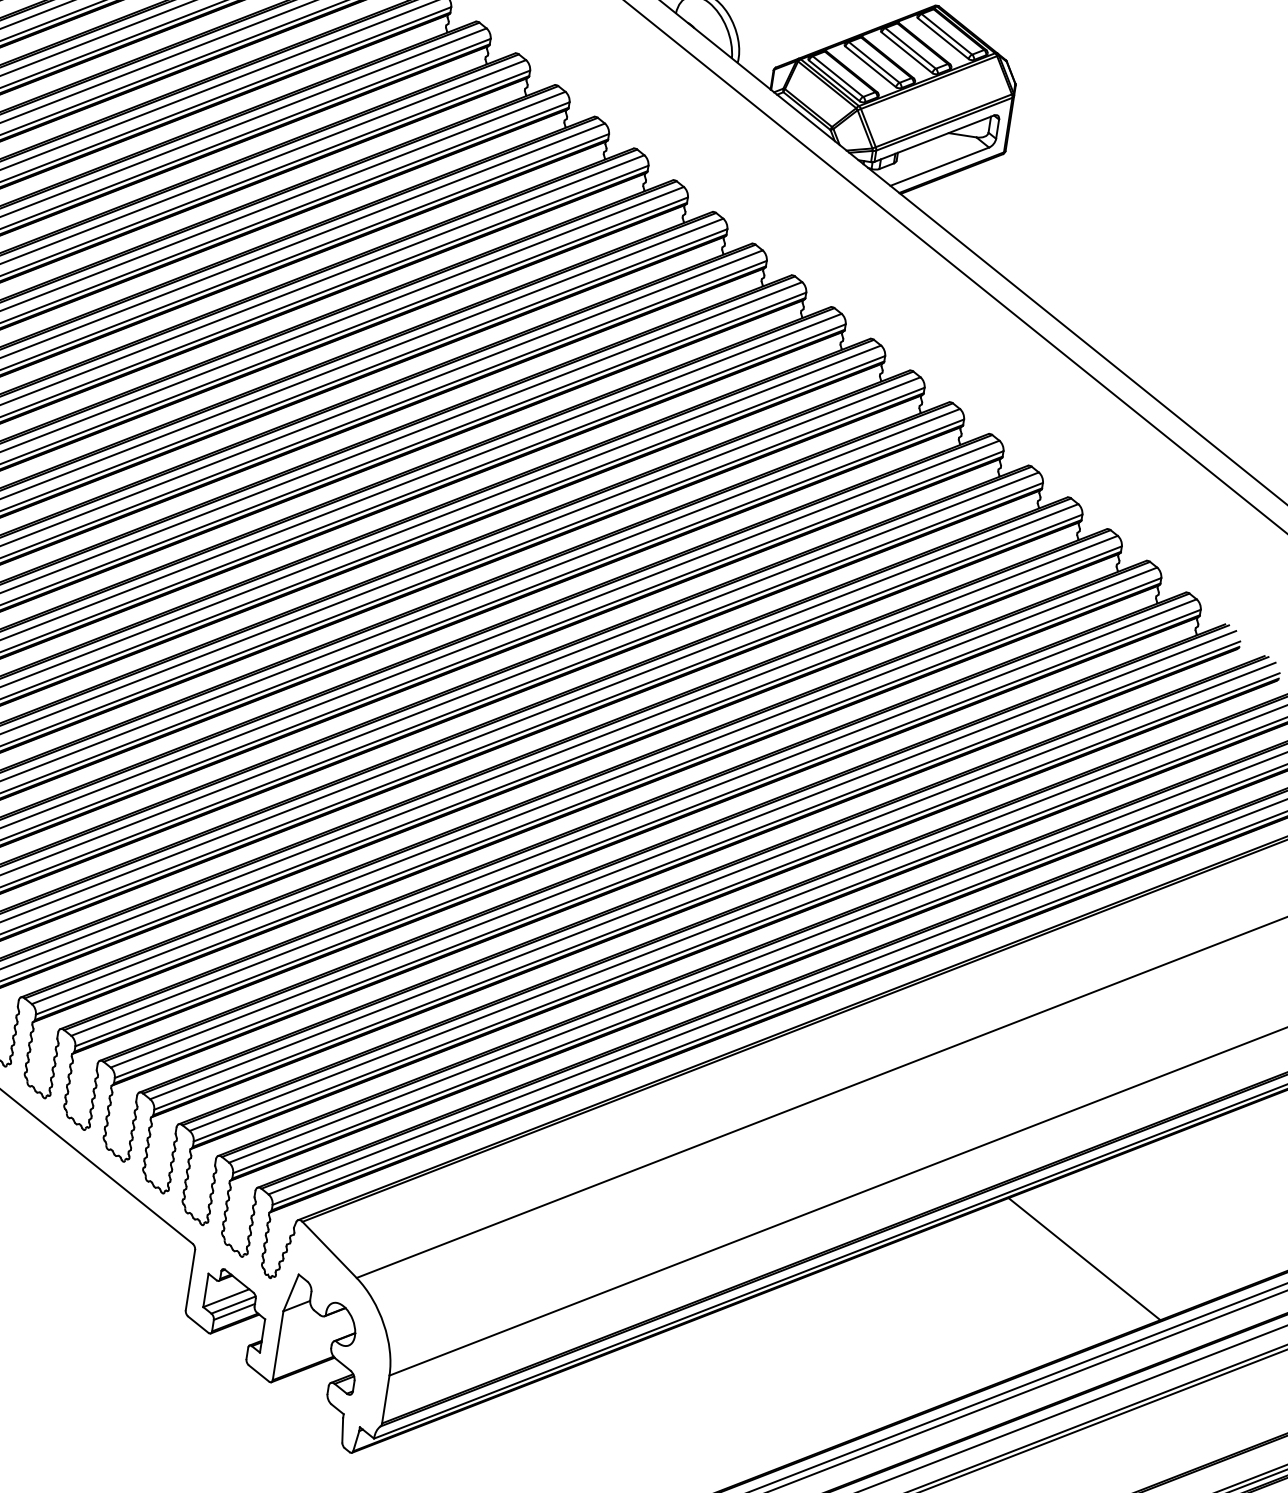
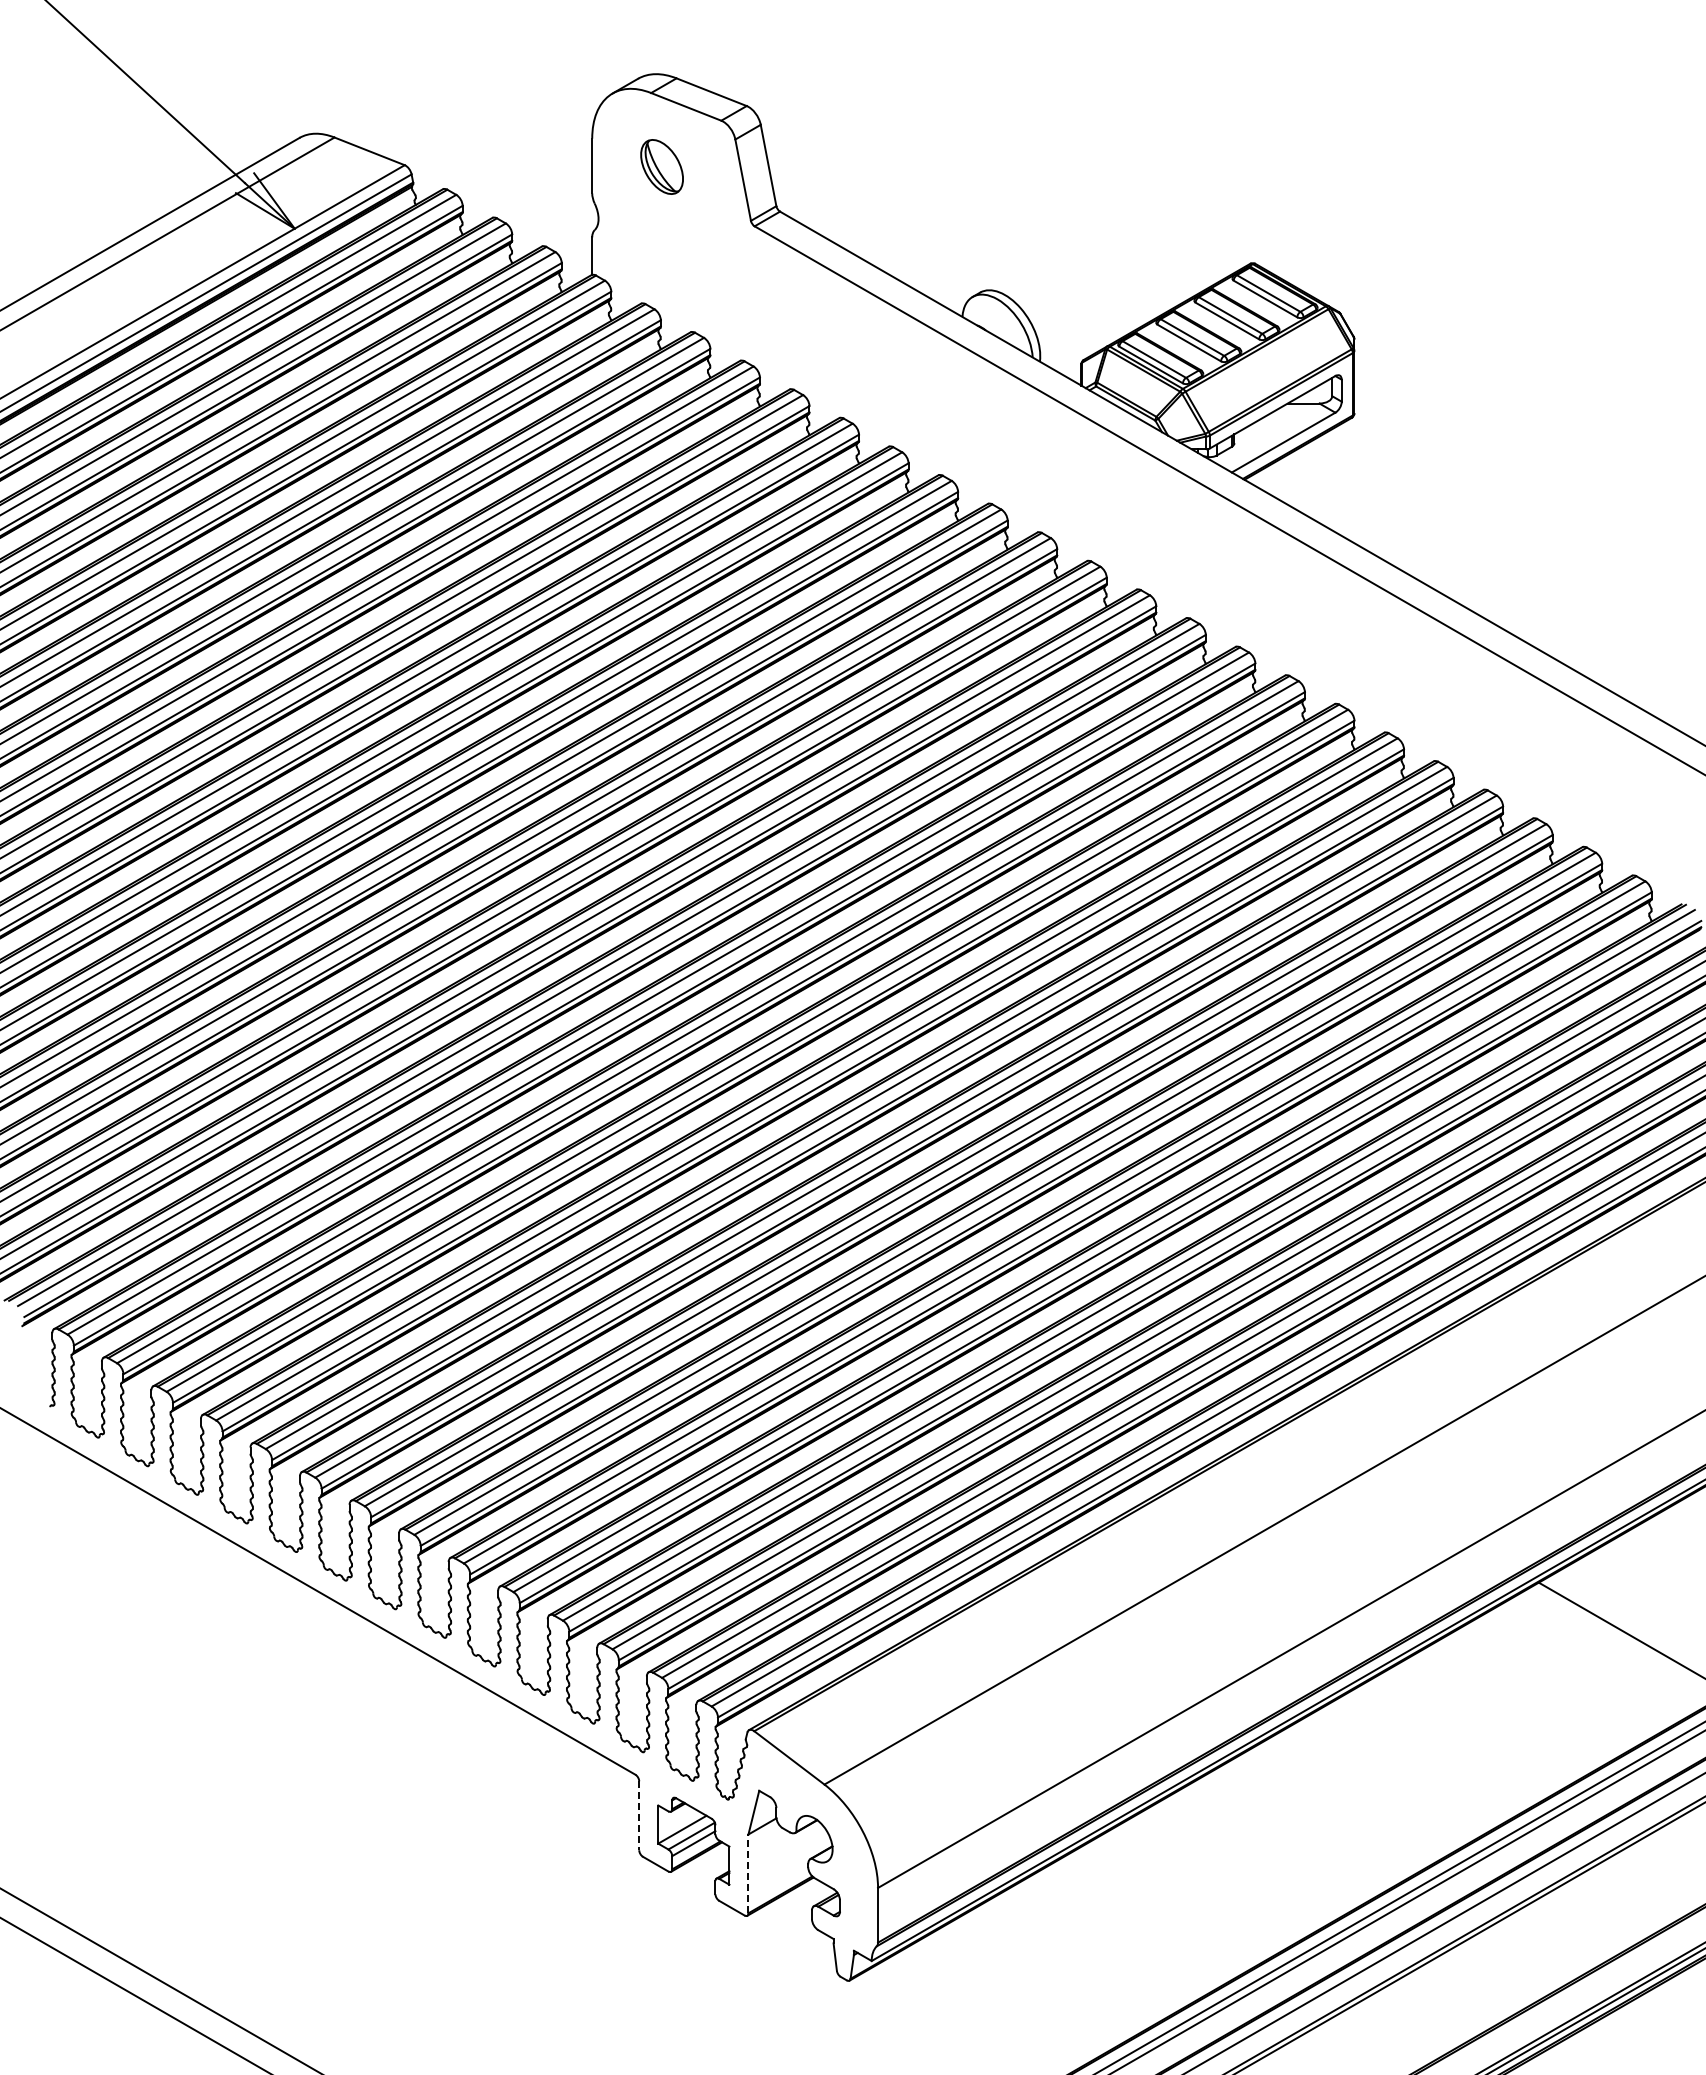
line: (190, 1280) -> (639, 1816), solid -> dashed
line: (278, 1345) -> (748, 1873), solid -> dashed

